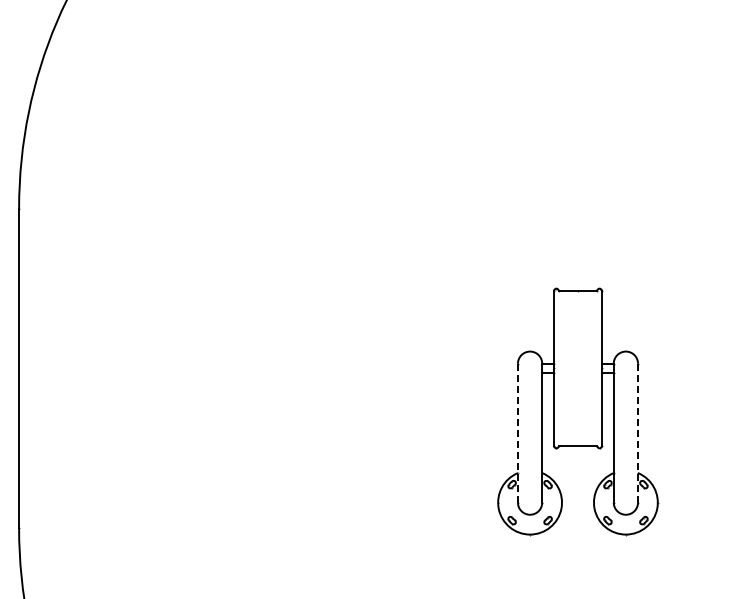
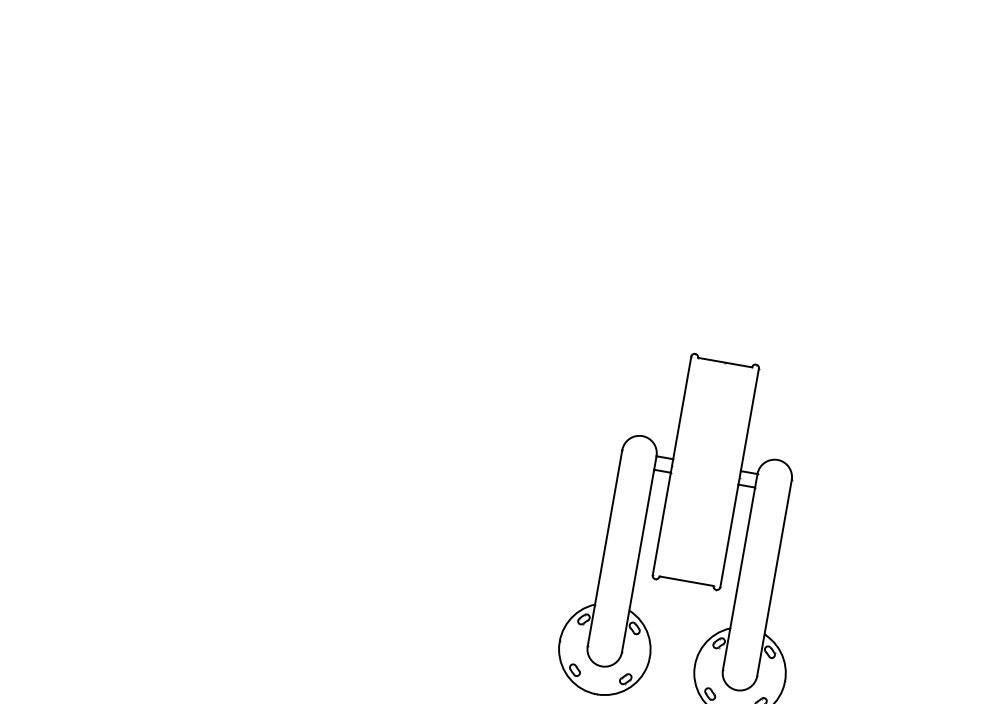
line: (517, 432) -> (604, 547), dashed -> solid
line: (638, 432) -> (775, 577), dashed -> solid

